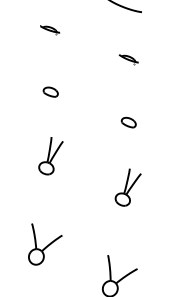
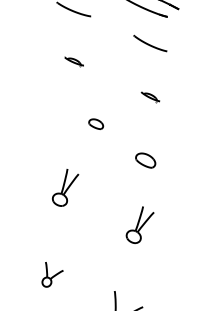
part: (51, 91) -> (96, 123), moved
part: (128, 122) -> (145, 160), size x1.4
part: (44, 243) -> (52, 274), size x0.6

